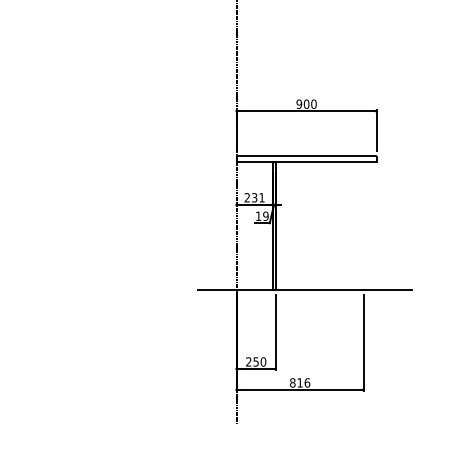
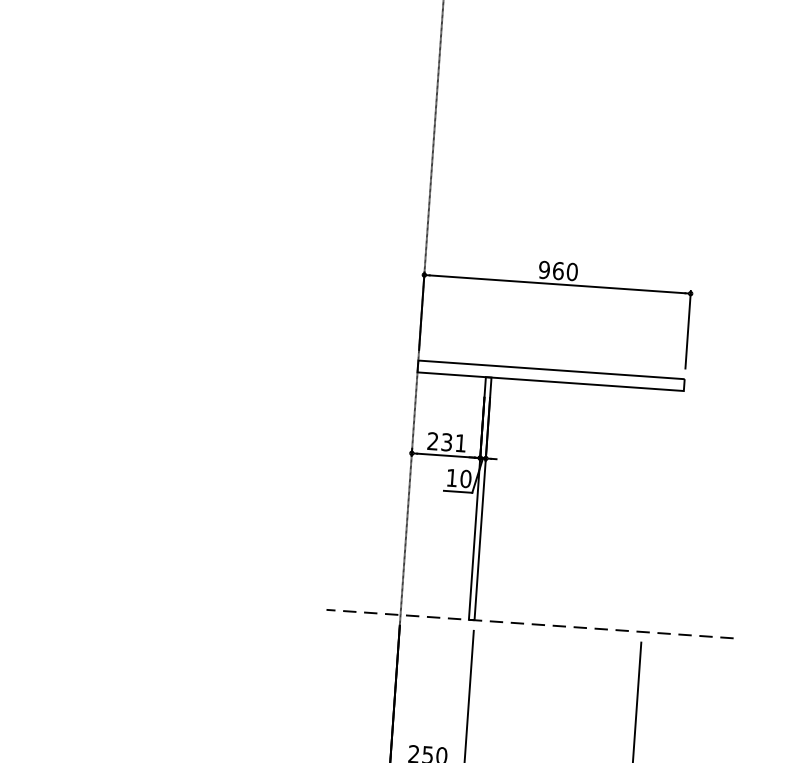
text: (306, 103) -> (558, 269), 900 -> 960
text: (265, 215) -> (465, 477), 19 -> 10
line: (304, 289) -> (529, 623), solid -> dashed

